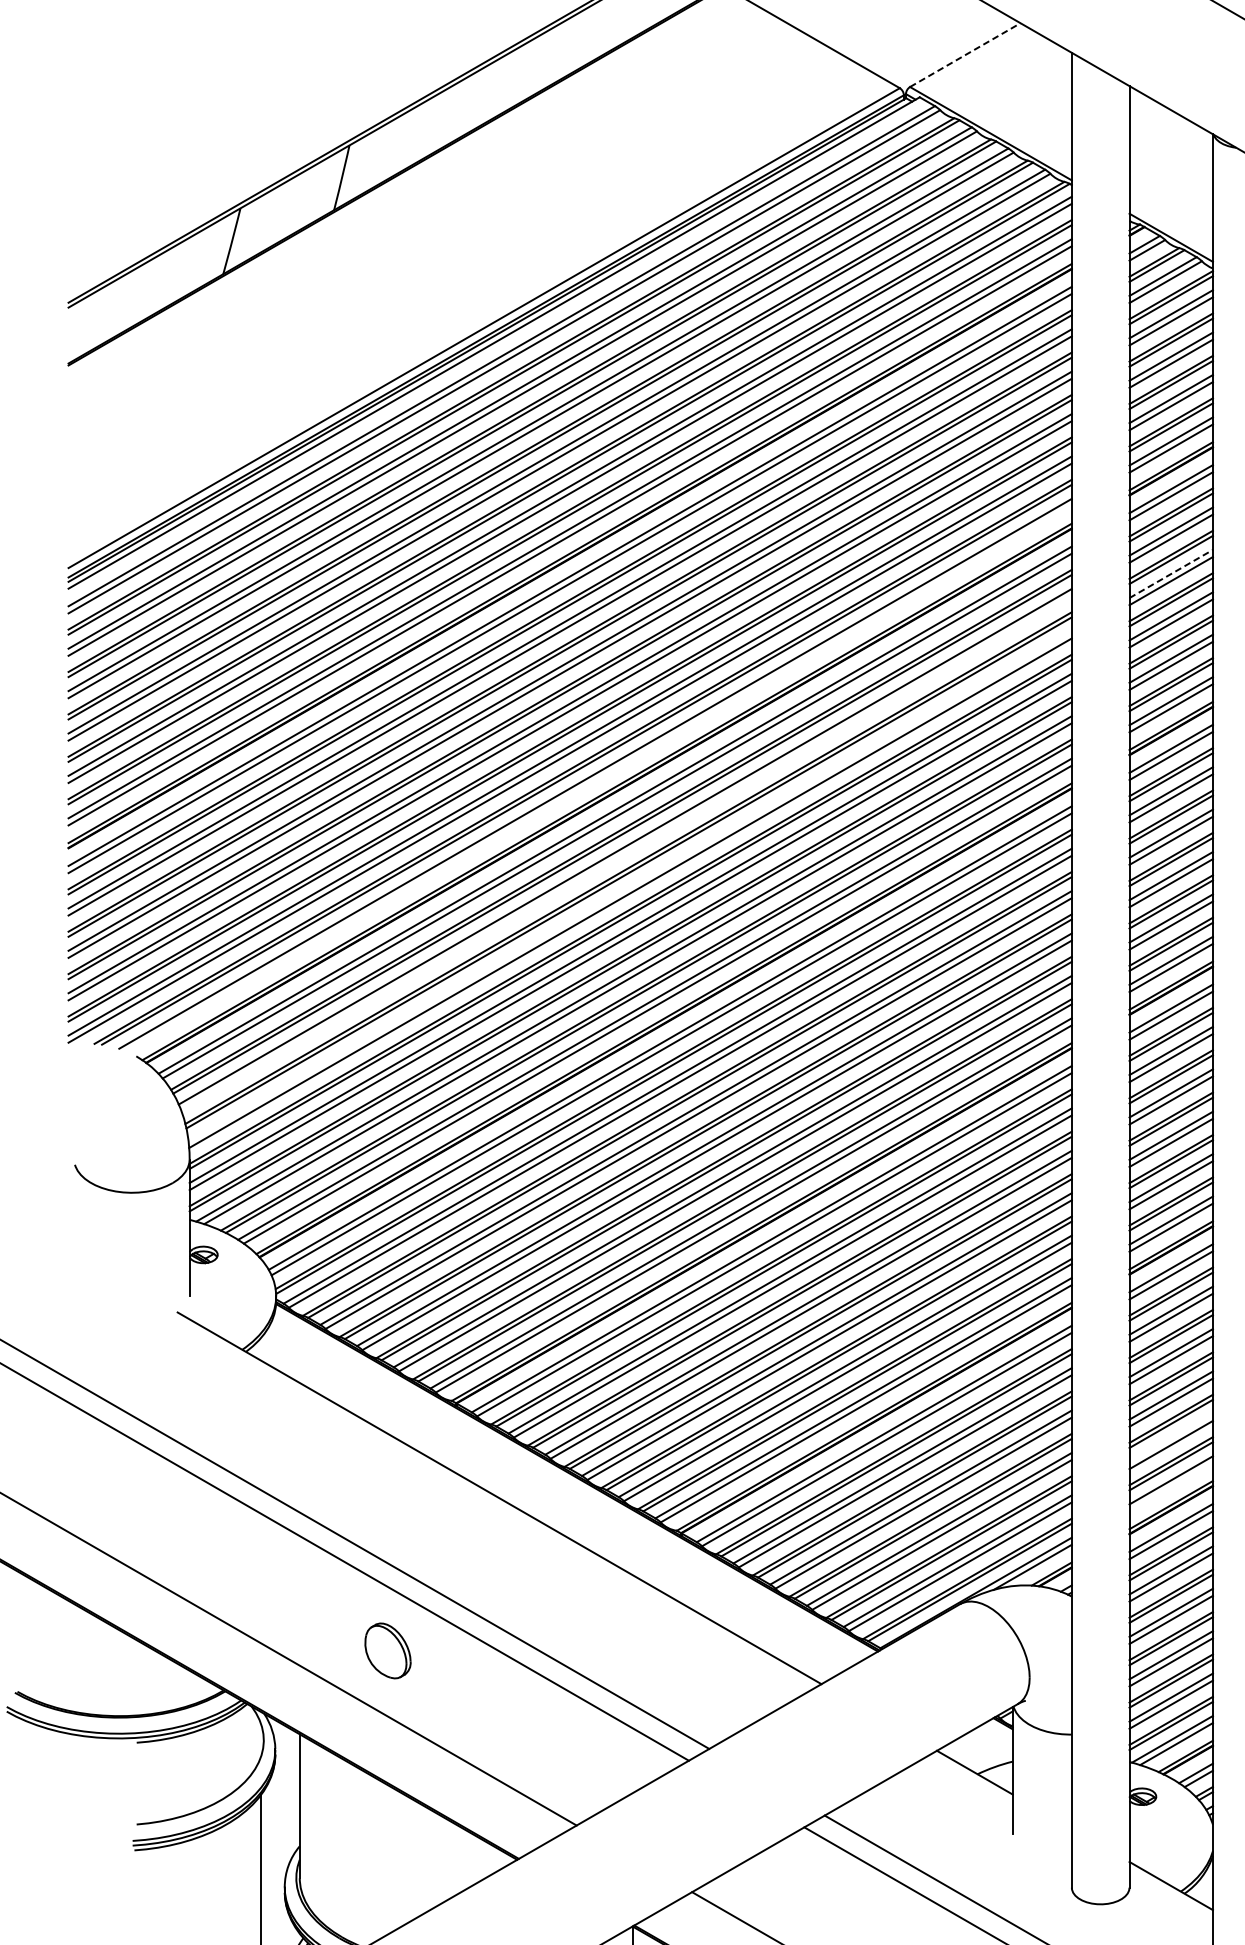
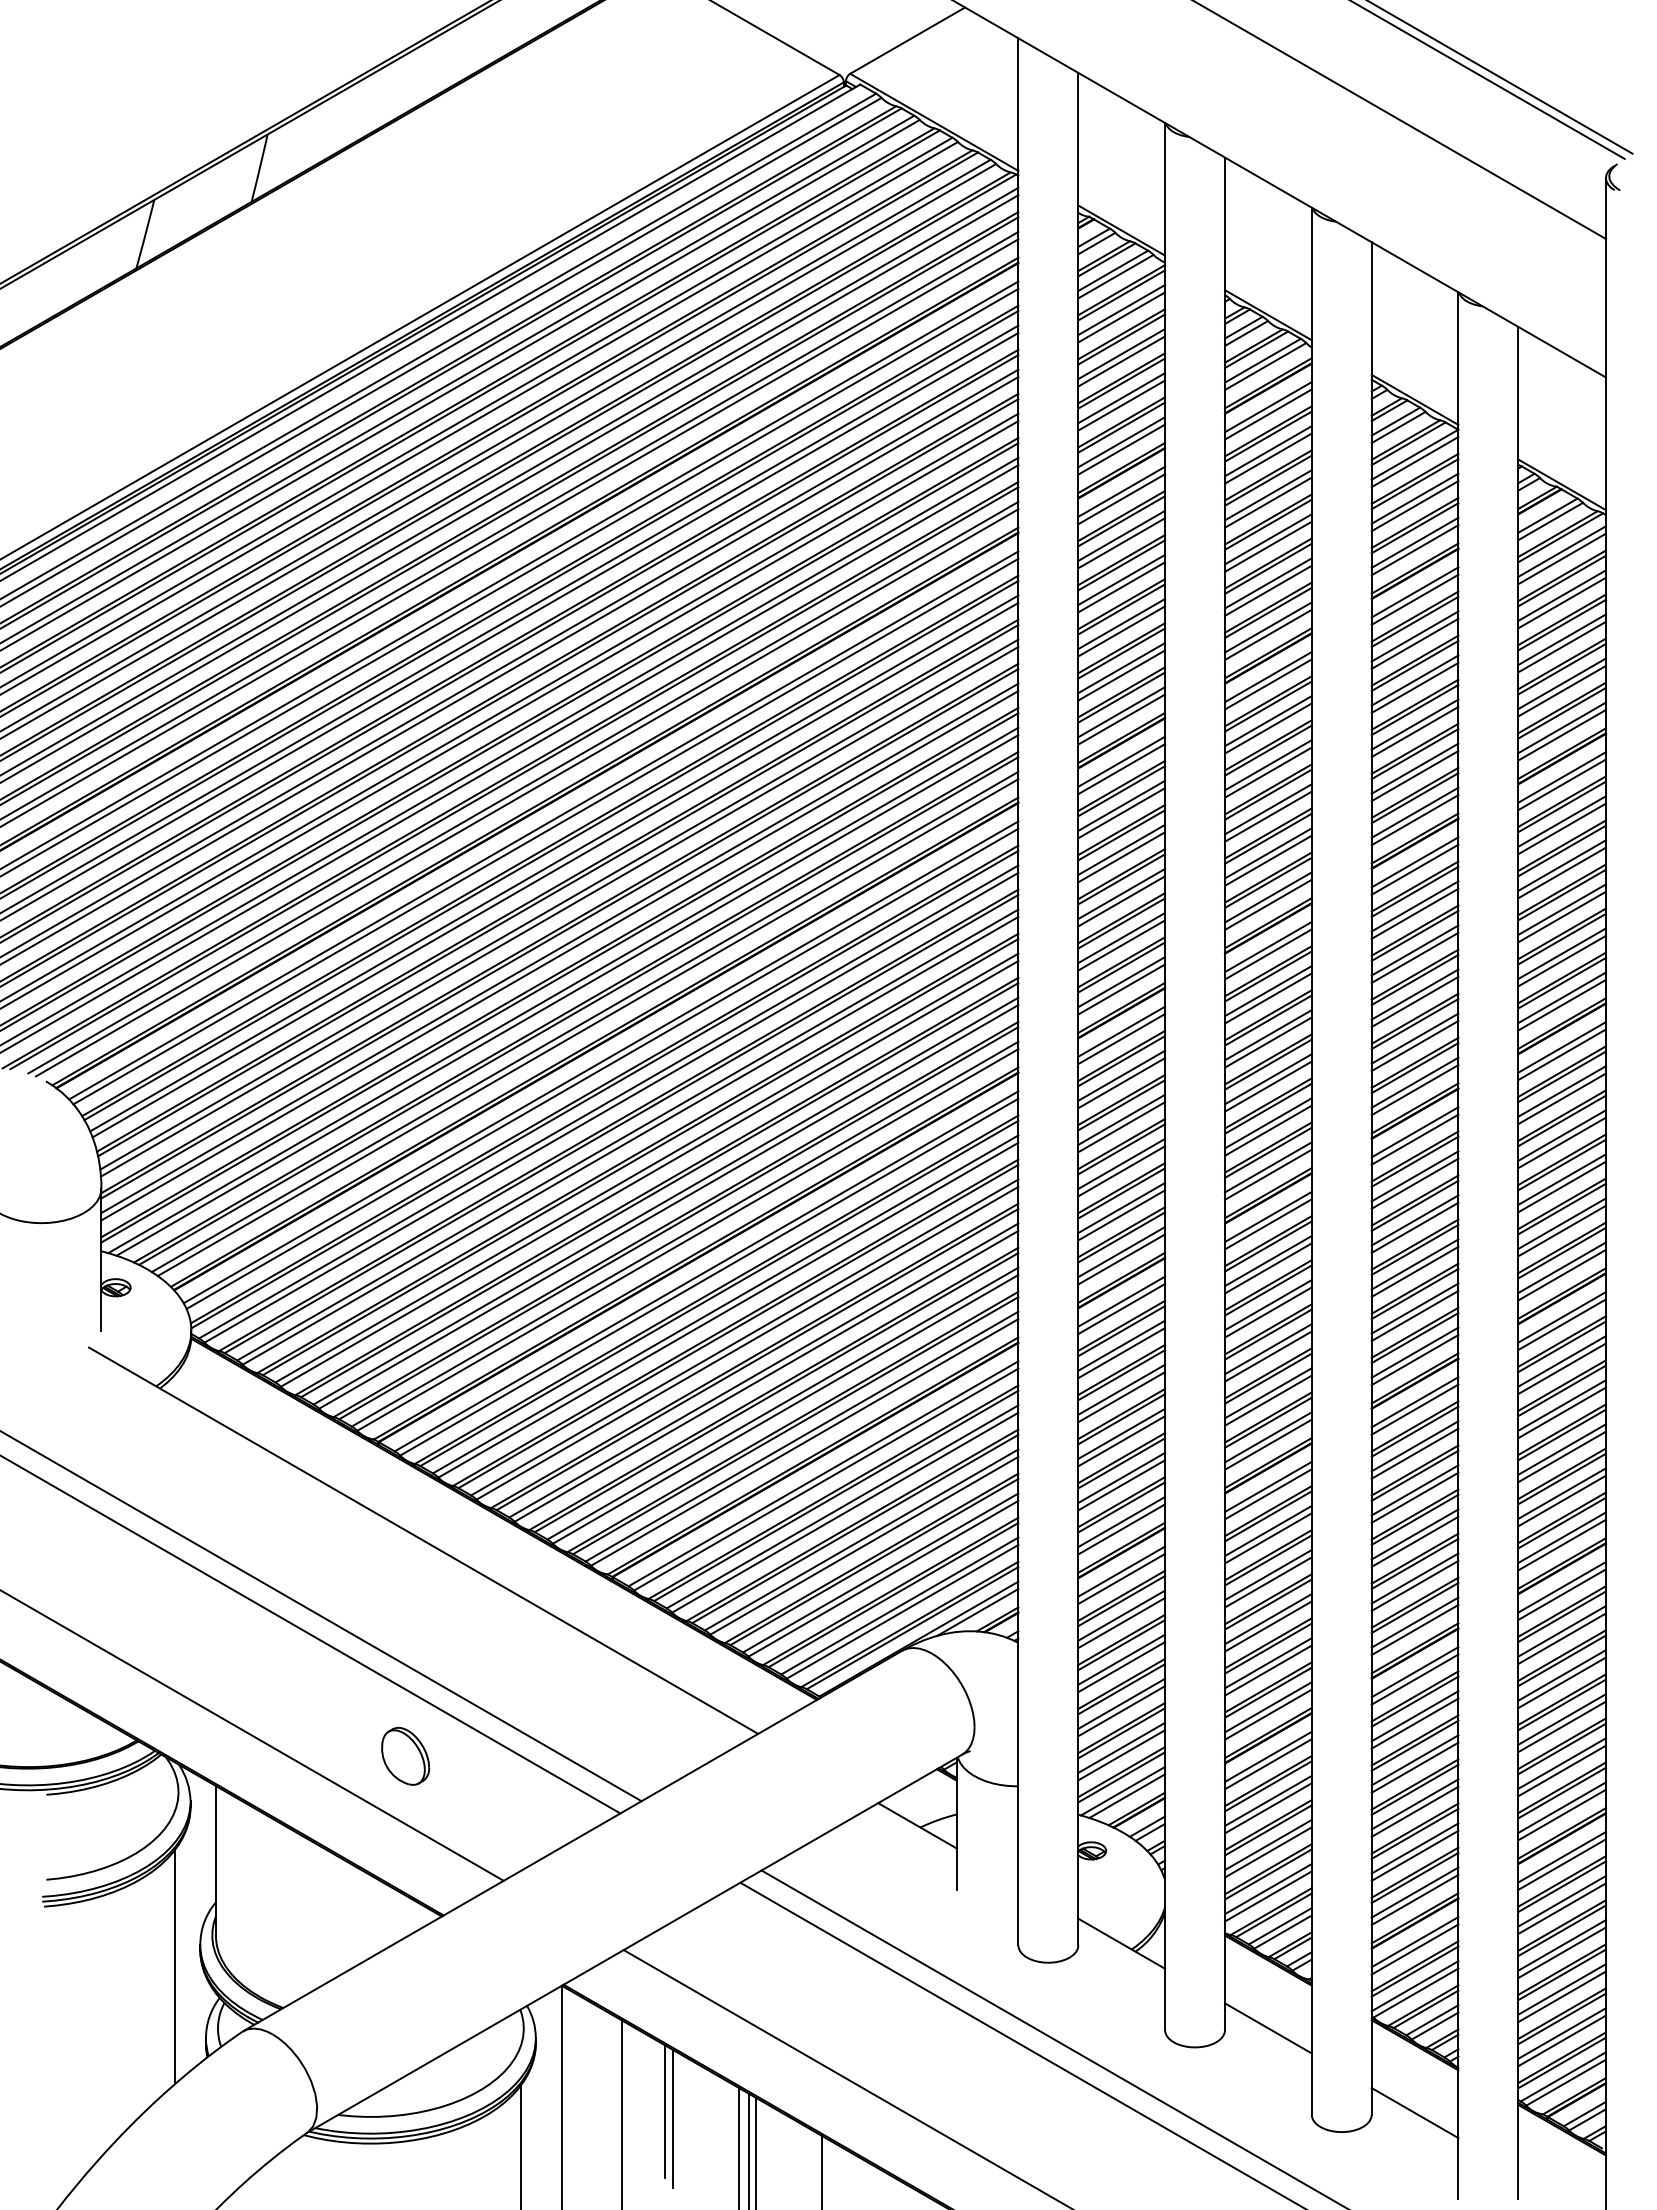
line: (966, 54) -> (908, 40), dashed -> solid
line: (1172, 573) -> (1122, 579), dashed -> solid
line: (598, 778) -> (526, 792), added
line: (626, 852) -> (555, 869), added
line: (630, 886) -> (559, 904), added
line: (1171, 1437) -> (1121, 1477), added
line: (1171, 1487) -> (1121, 1529), added
part: (387, 1650) -> (405, 1755), moved

